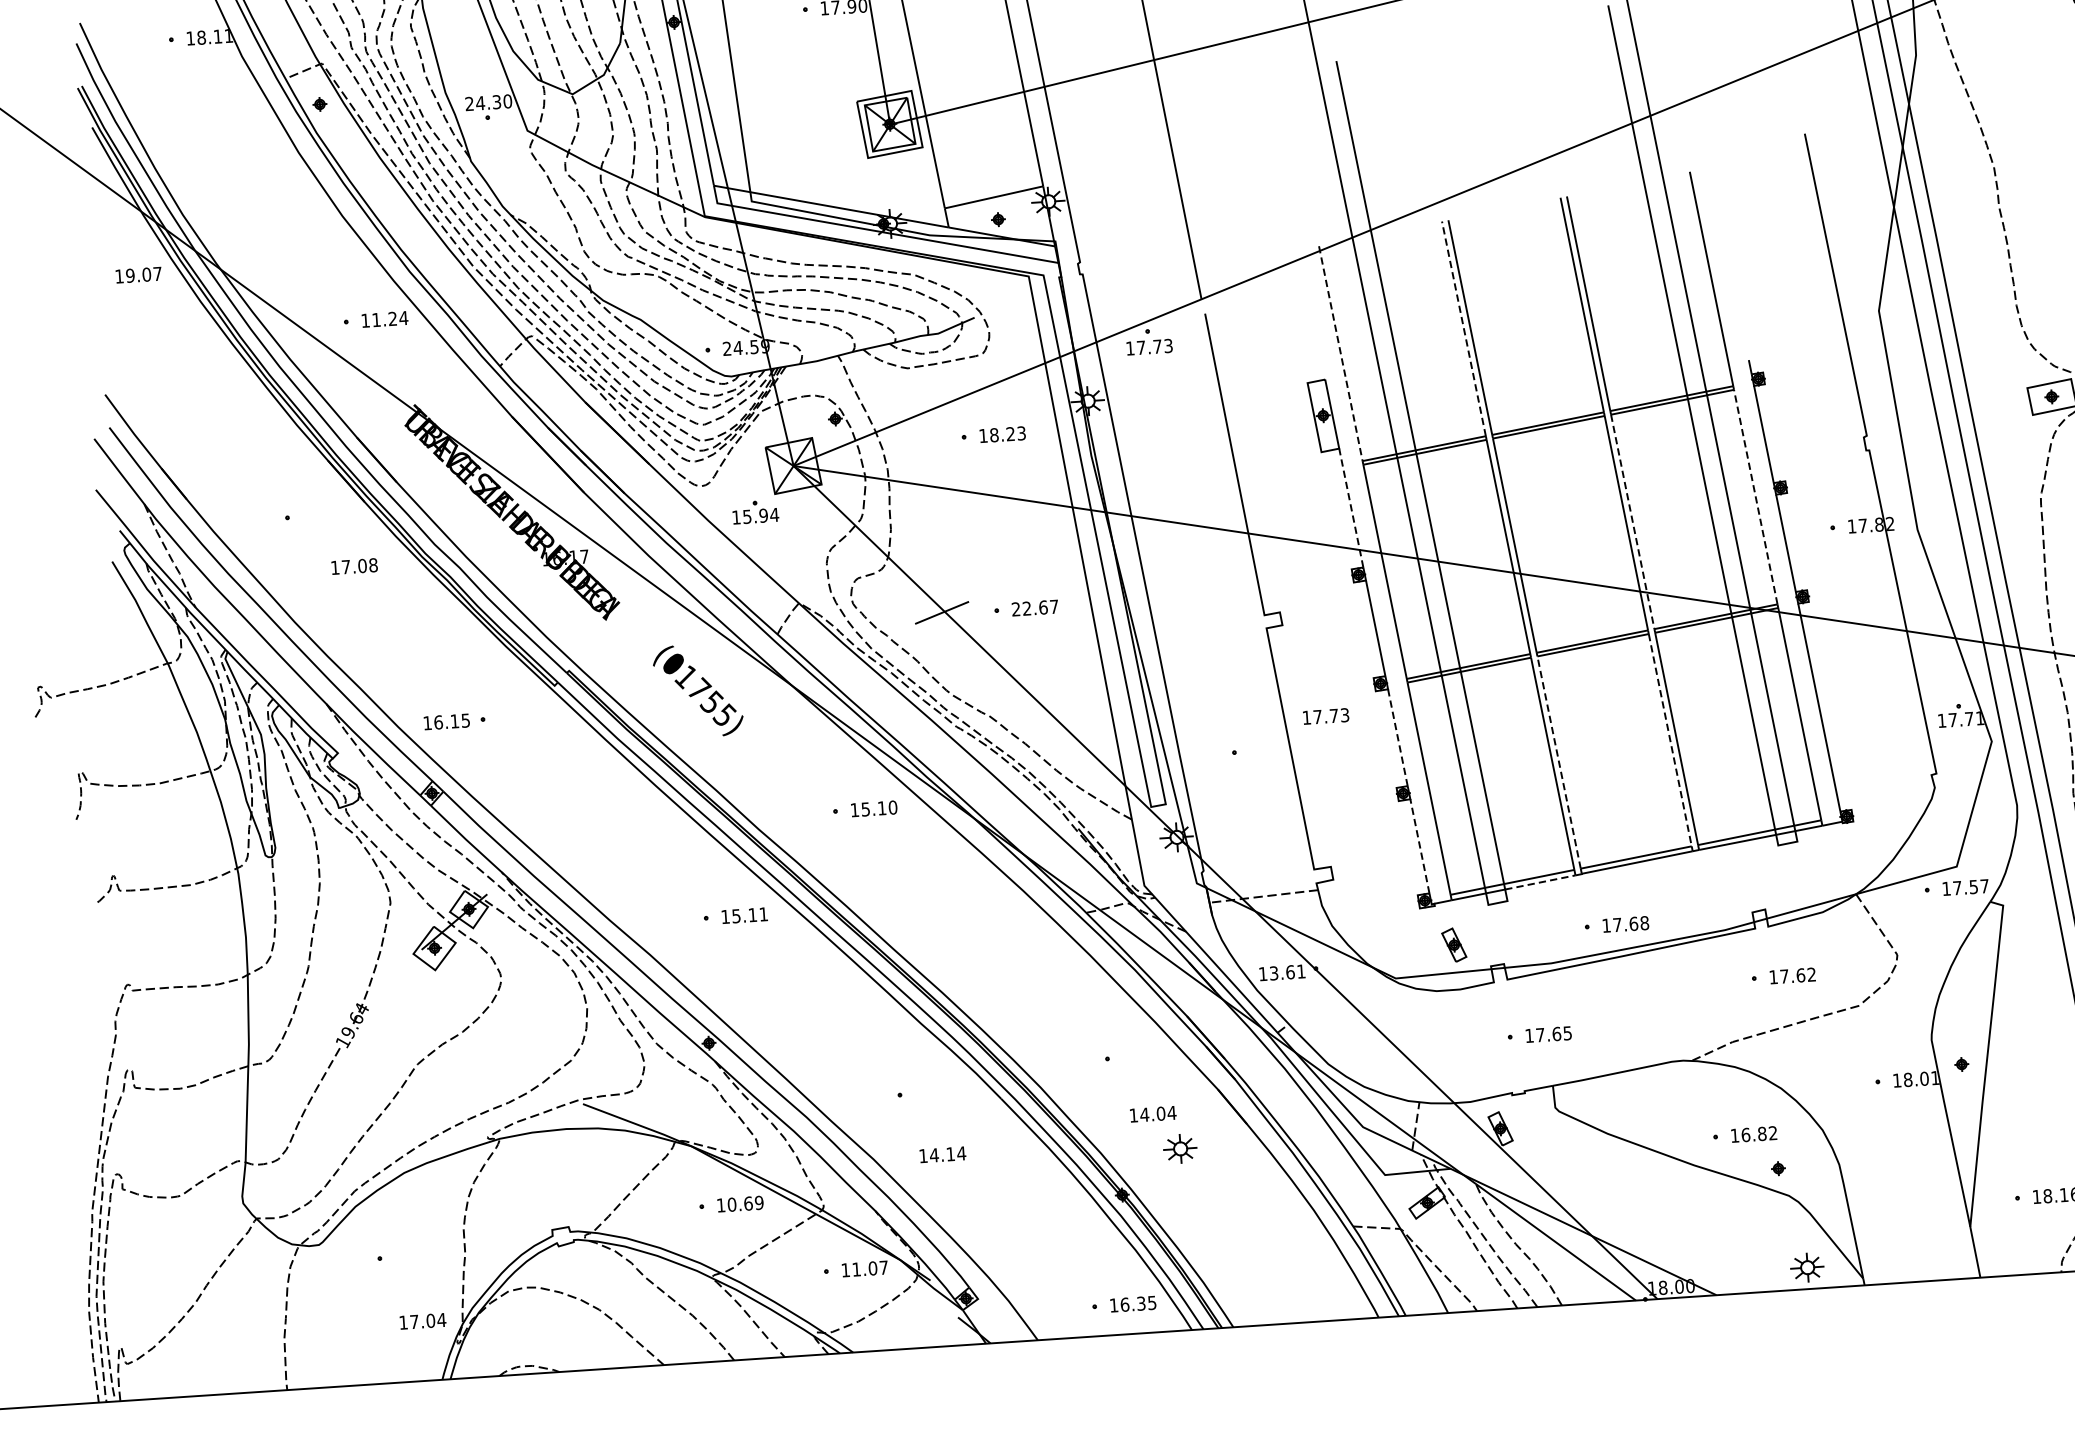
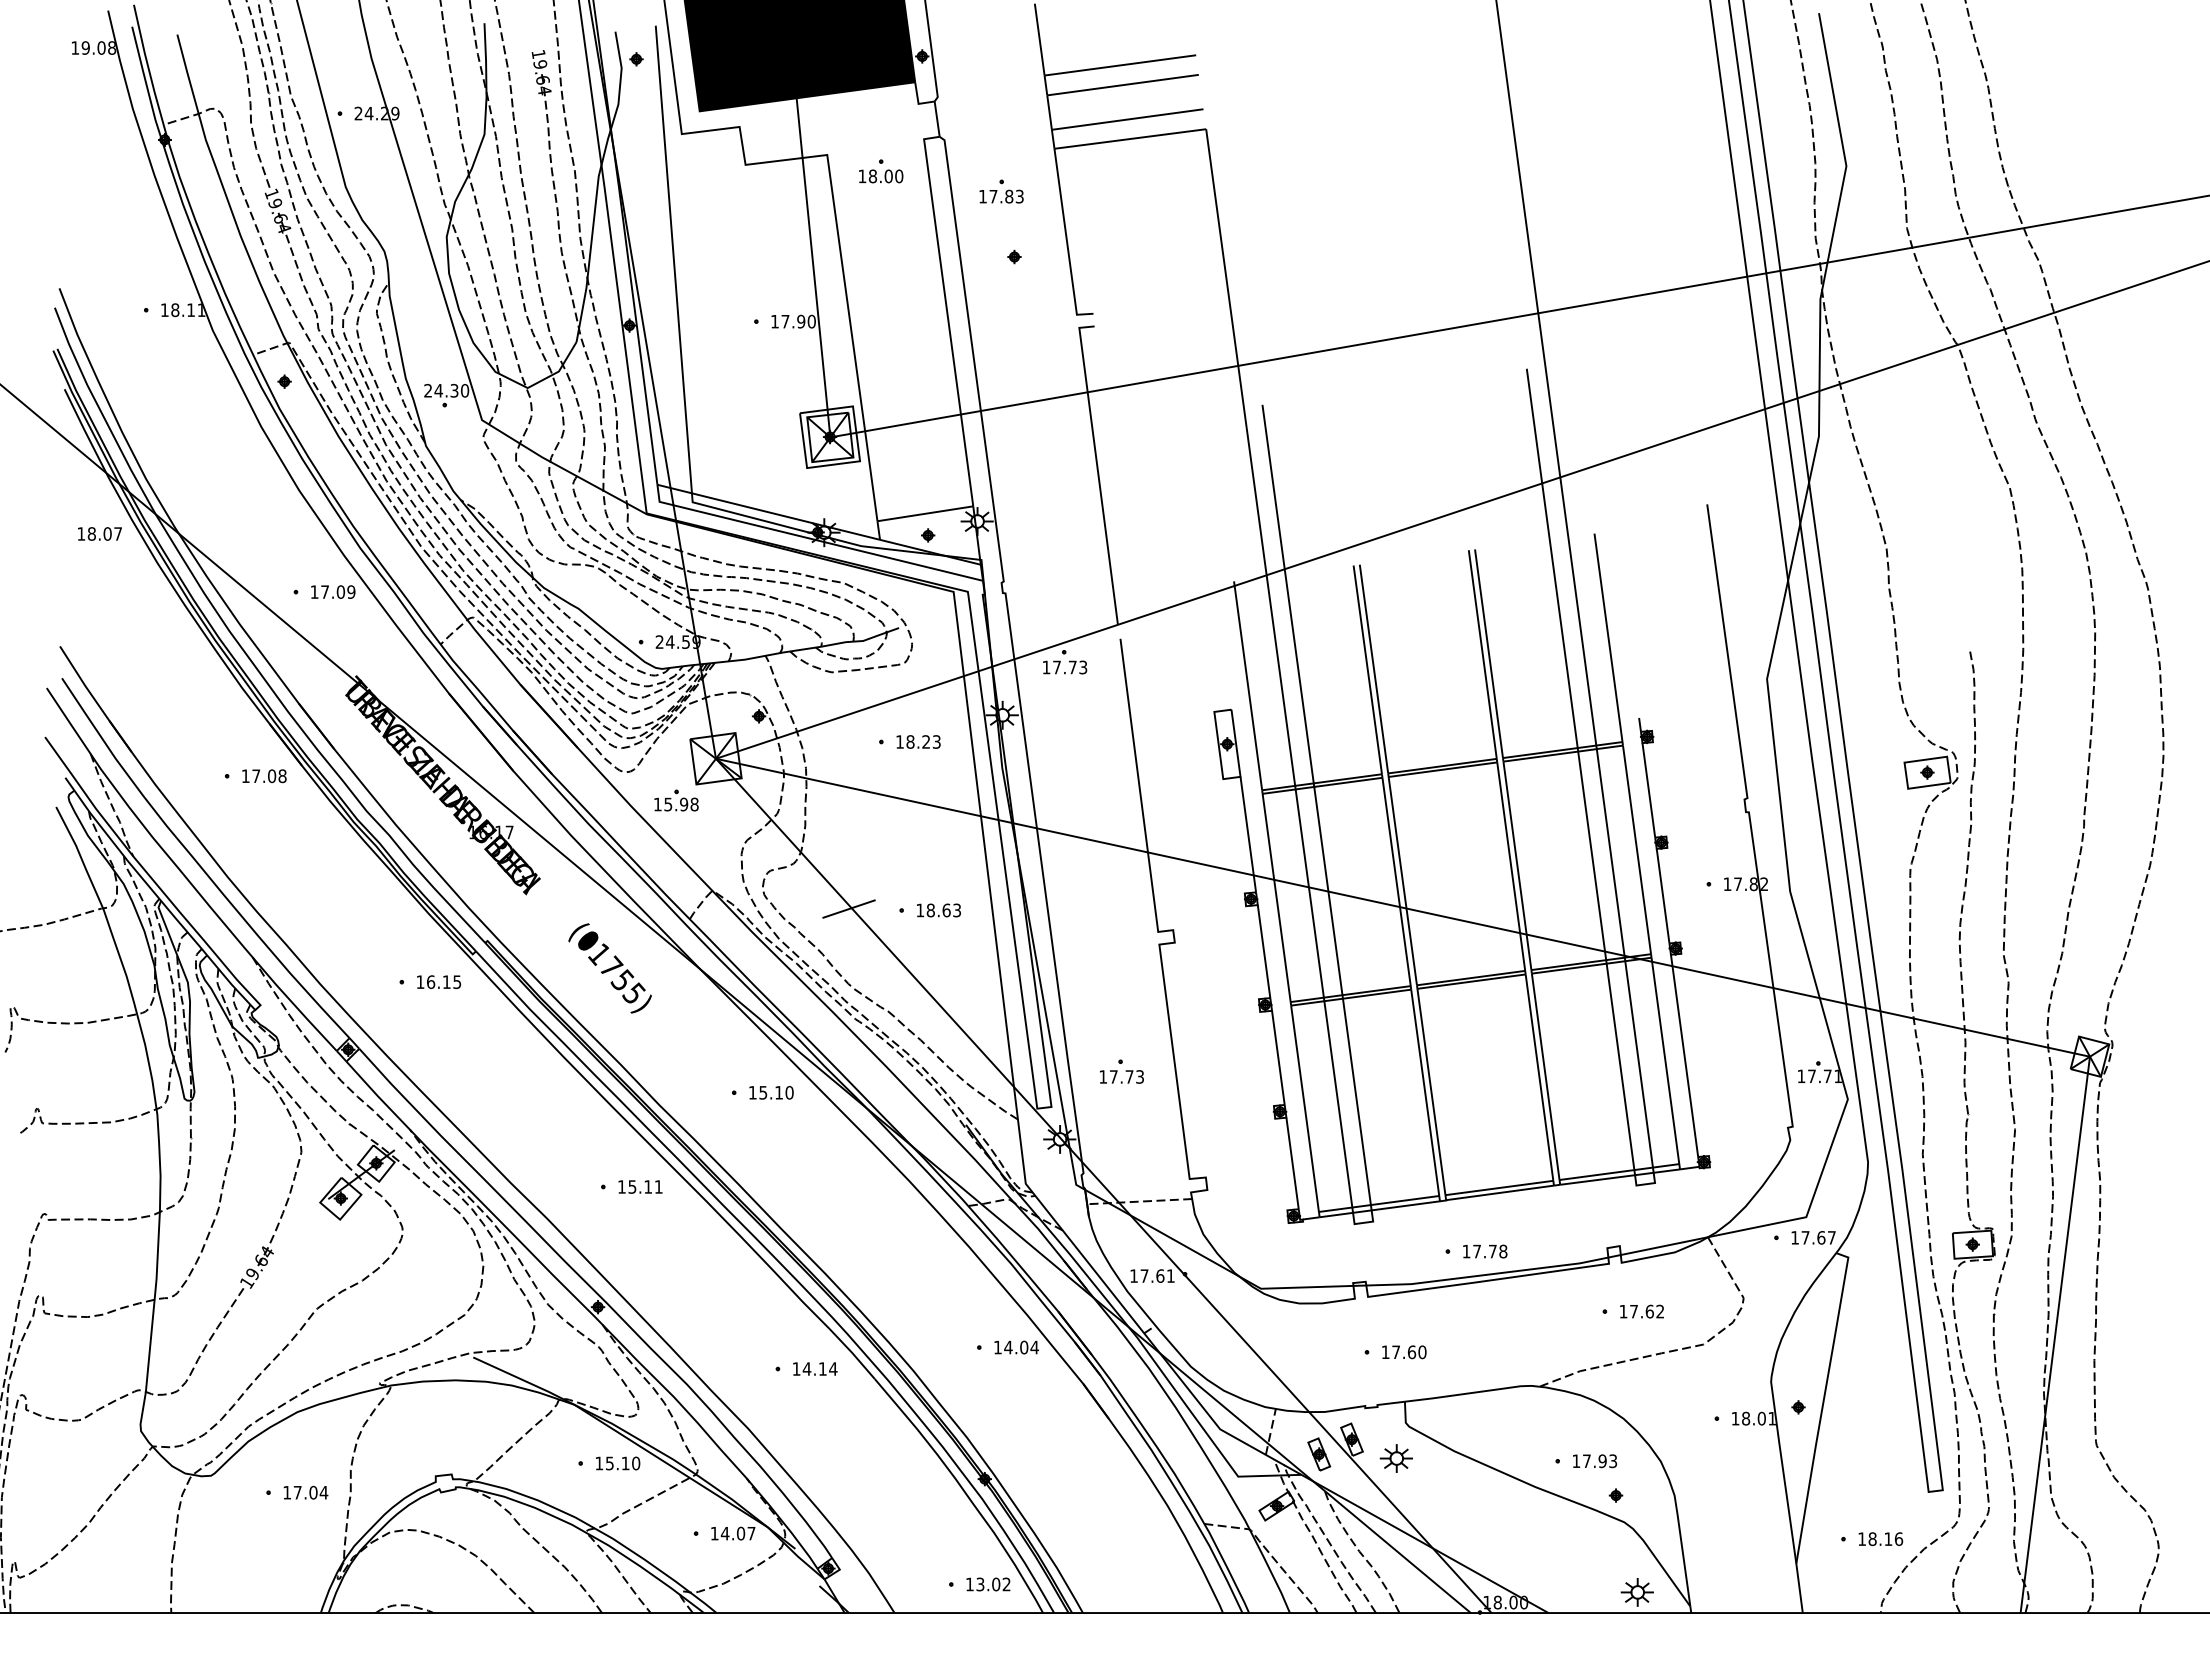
text: (129, 275) -> (91, 533), 19.07 -> 18.07
text: (390, 318) -> (338, 591), 11.24 -> 17.09
line: (1463, 328) -> (1367, 669), dashed -> solid
line: (1341, 354) -> (1248, 686), dashed -> solid
line: (1755, 496) -> (1636, 849), dashed -> solid
line: (1351, 507) -> (1248, 834), dashed -> solid
text: (774, 514) -> (694, 804), 15.94 -> 15.98
line: (1632, 522) -> (1517, 866), dashed -> solid
text: (354, 566) -> (264, 776), moved
text: (1035, 608) -> (938, 910), 22.67 -> 18.63
text: (1325, 716) -> (1121, 1076), moved
text: (447, 721) -> (439, 981), moved
line: (1398, 737) -> (1278, 1057), dashed -> solid
line: (1670, 741) -> (1539, 1078), dashed -> solid
line: (1559, 762) -> (1431, 1091), dashed -> solid
line: (1419, 845) -> (1292, 1162), dashed -> solid
line: (1541, 882) -> (1406, 1205), dashed -> solid
text: (1973, 886) -> (1821, 1237), 17.57 -> 17.67
text: (1633, 923) -> (1492, 1251), 17.68 -> 17.78
part: (1454, 945) -> (1319, 1454), moved
text: (1273, 972) -> (1144, 1275), 13.61 -> 17.61
text: (1567, 1033) -> (1422, 1352), 17.65 -> 17.60
text: (1153, 1114) -> (1016, 1347), moved
text: (1758, 1134) -> (1599, 1461), 16.82 -> 17.93
part: (1179, 1148) -> (1395, 1458), moved
text: (943, 1154) -> (815, 1368), moved
text: (745, 1203) -> (622, 1463), 10.69 -> 15.10
text: (855, 1269) -> (724, 1533), 11.07 -> 14.07
text: (1138, 1303) -> (993, 1584), 16.35 -> 13.02
text: (422, 1321) -> (305, 1492), moved

